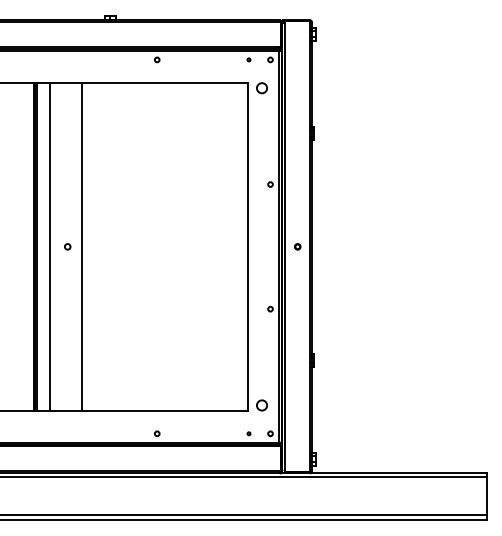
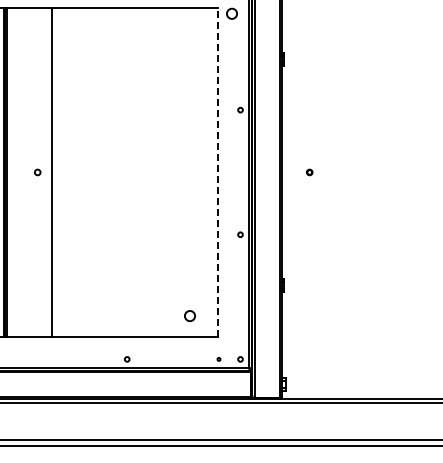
line: (50, 246) -> (20, 172), removed
line: (247, 246) -> (217, 172), solid -> dashed
part: (297, 246) -> (309, 172), moved
circle: (261, 405) -> (189, 316), moved

